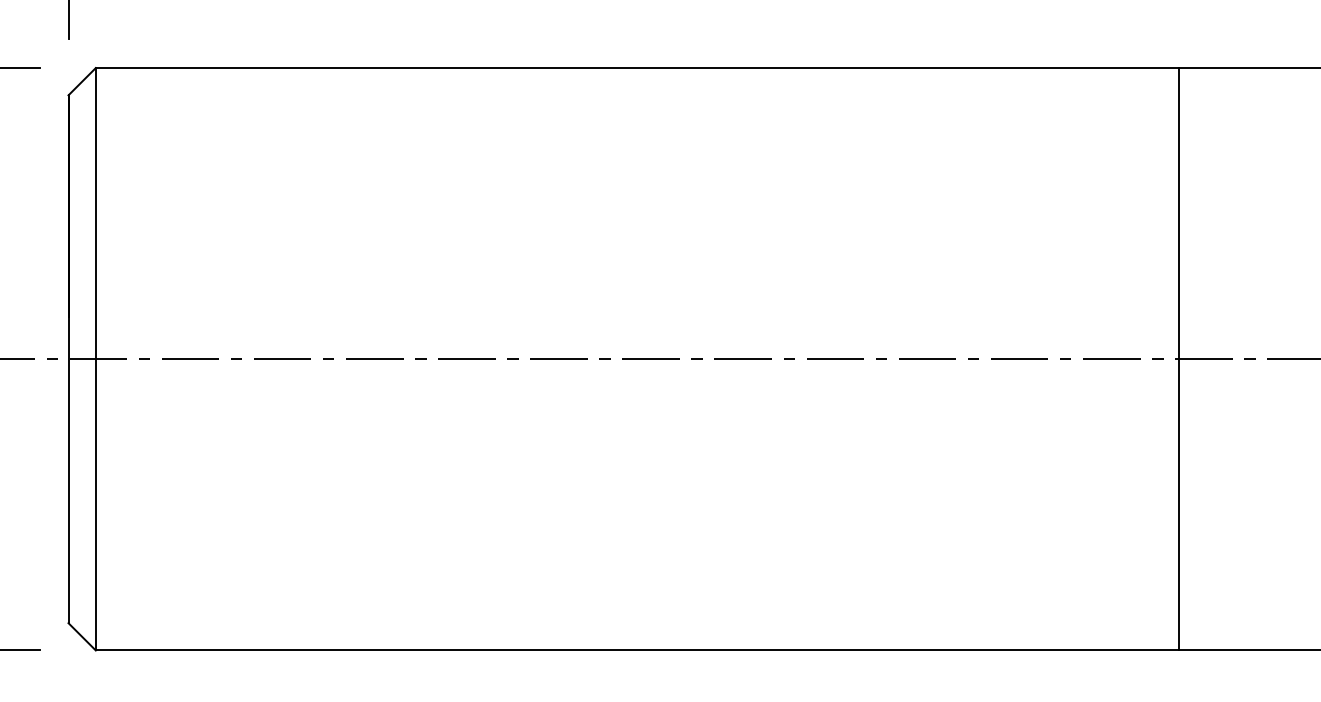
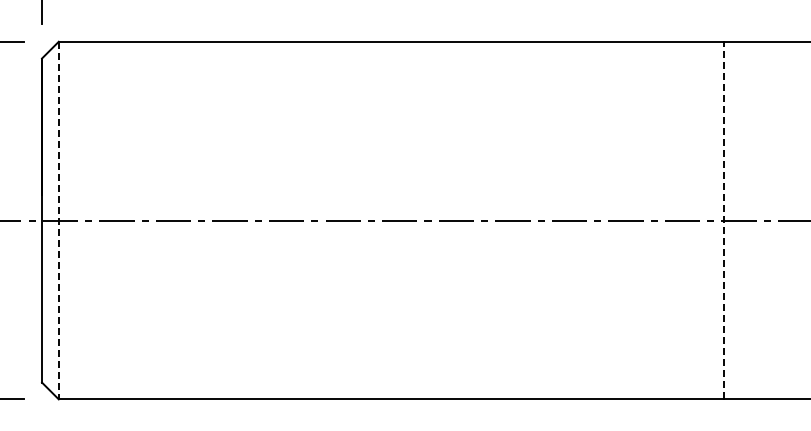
line: (95, 359) -> (58, 220), solid -> dashed
line: (1178, 359) -> (723, 220), solid -> dashed

